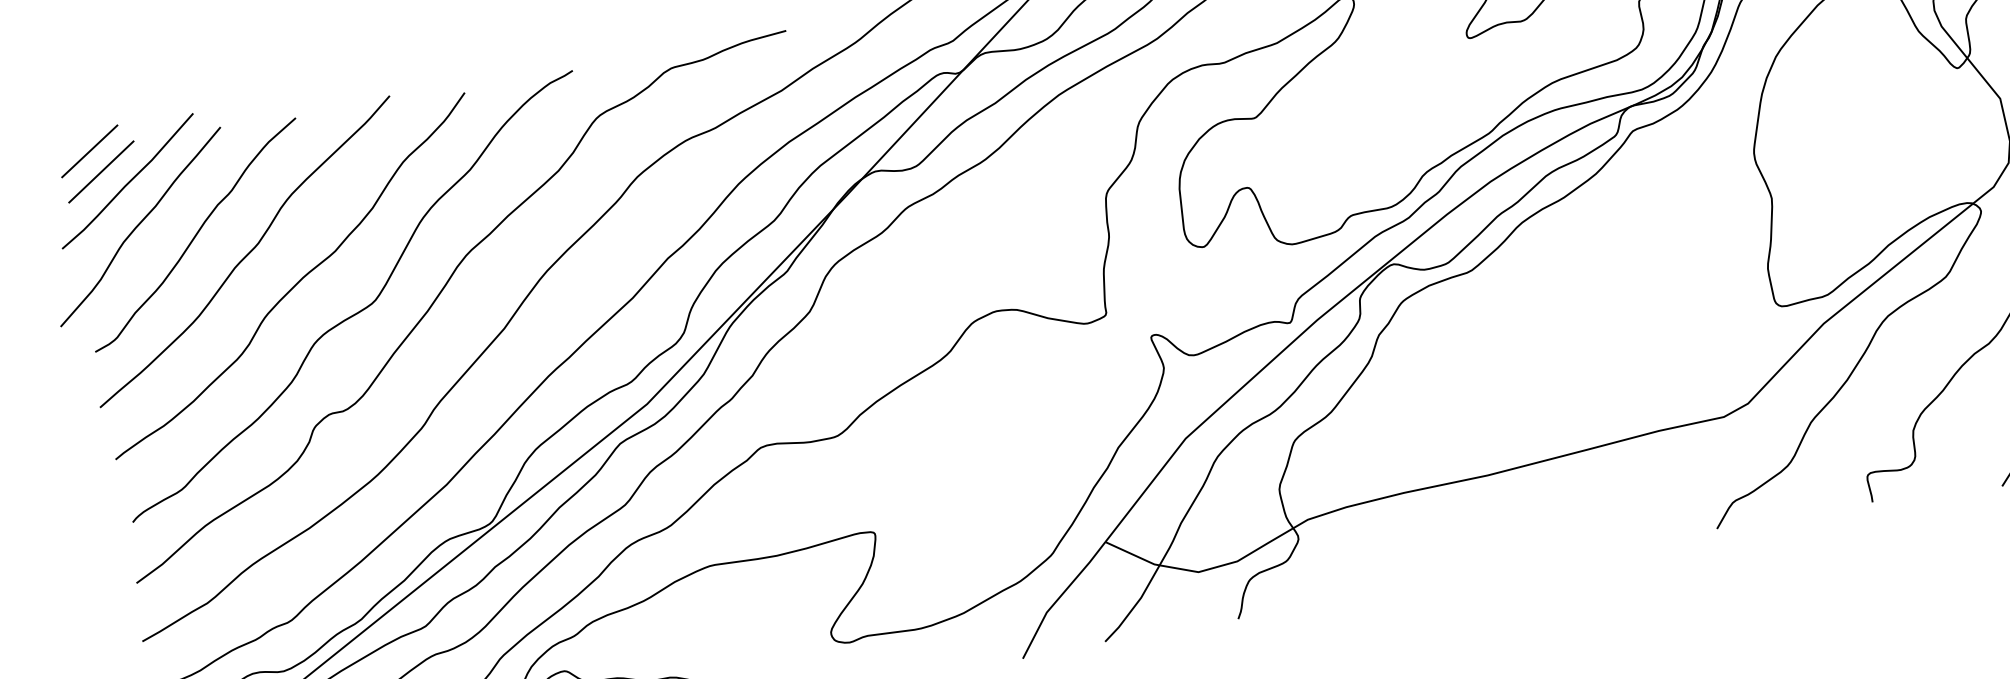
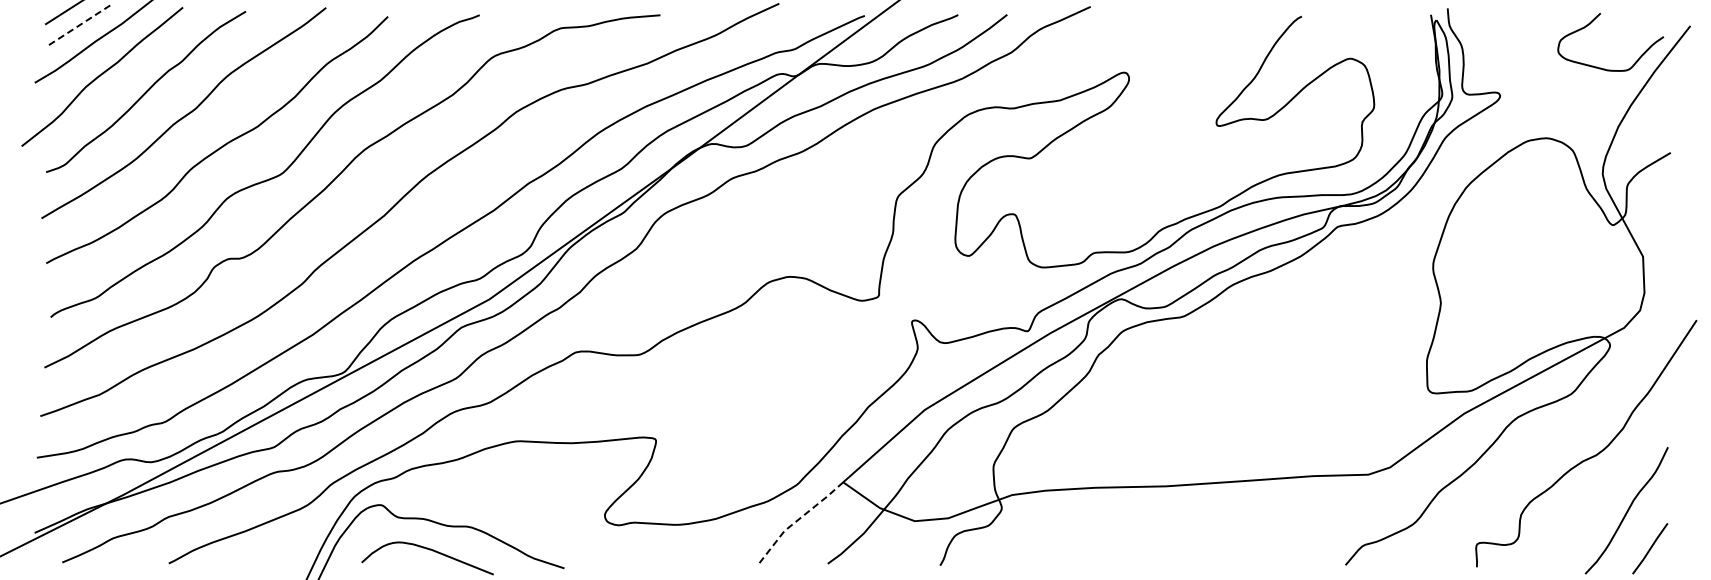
line: (101, 171) -> (78, 25), solid -> dashed
line: (1059, 597) -> (797, 520), solid -> dashed

